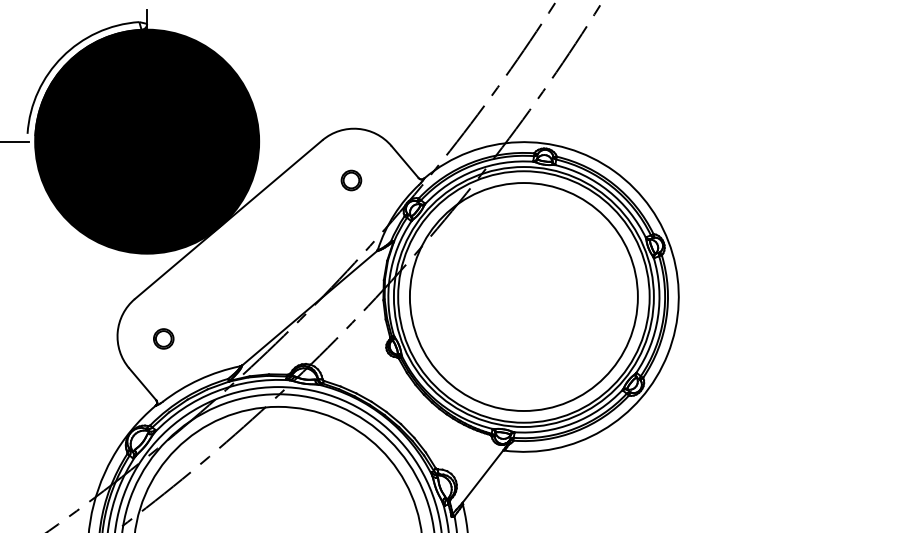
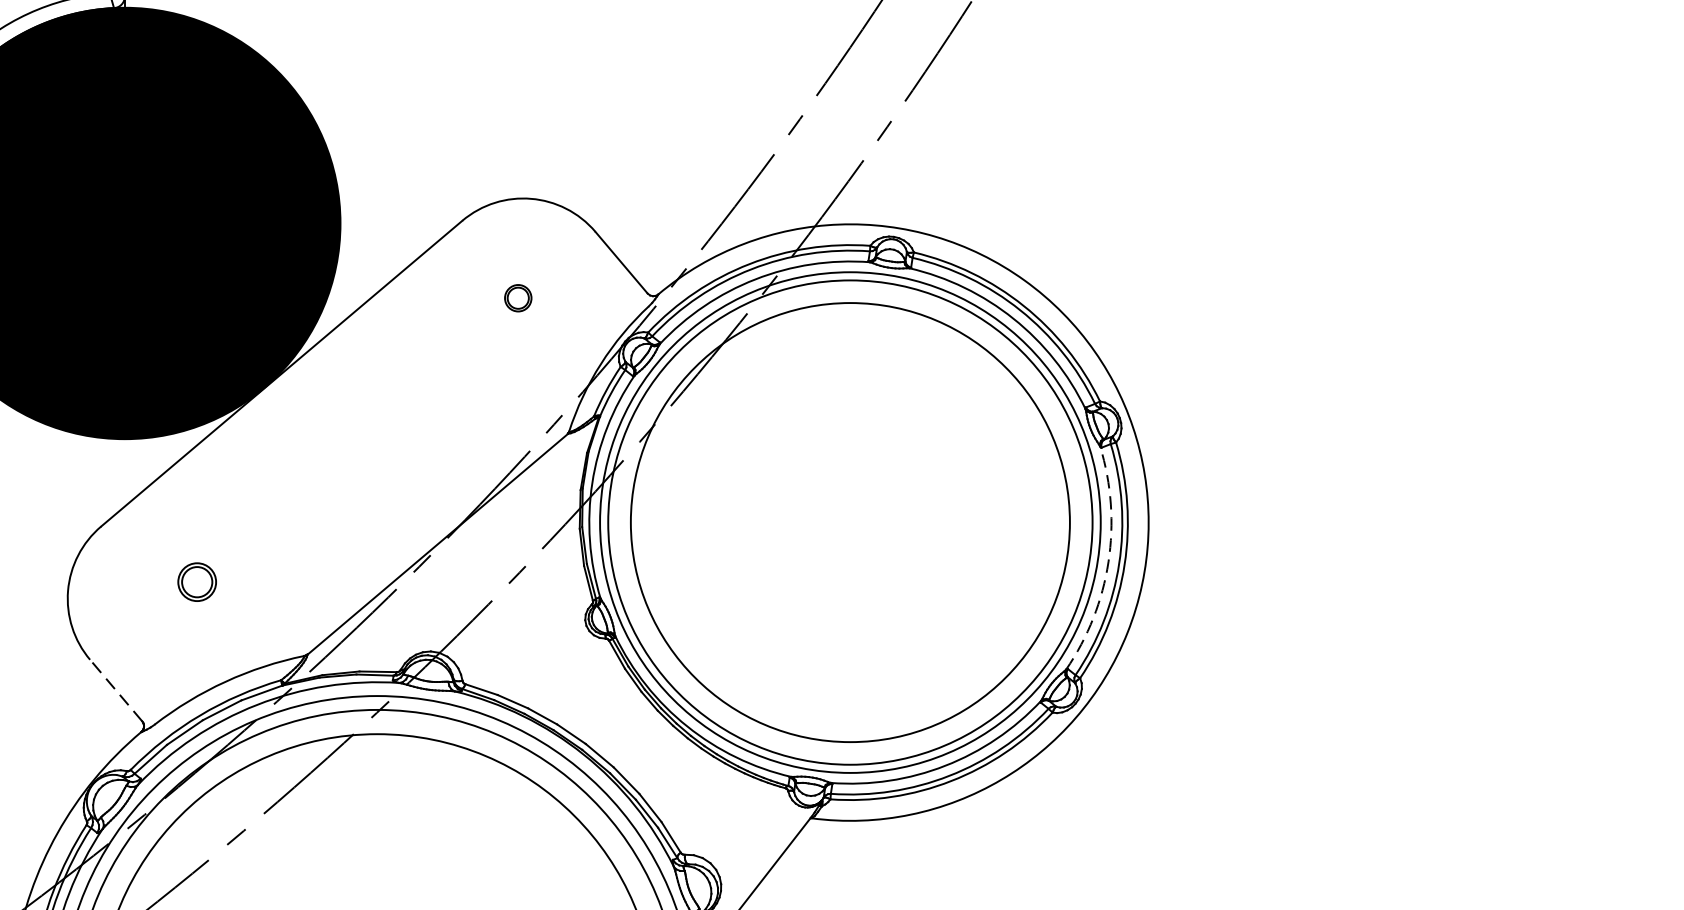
part: (351, 180) -> (518, 298), size x0.7
arc: (657, 317) -> (1107, 562), solid -> dashed
part: (163, 338) -> (196, 581), moved
line: (142, 384) -> (115, 691), solid -> dashed

